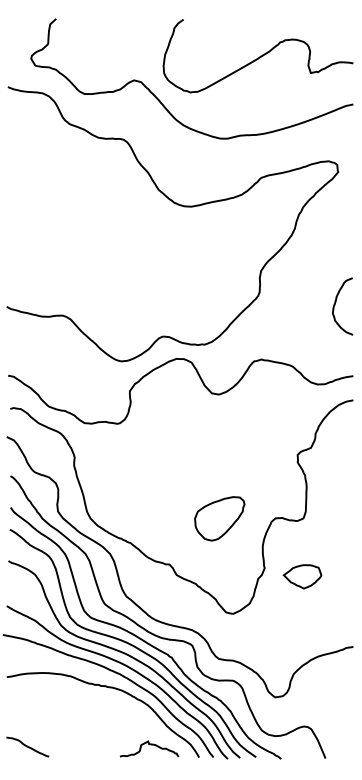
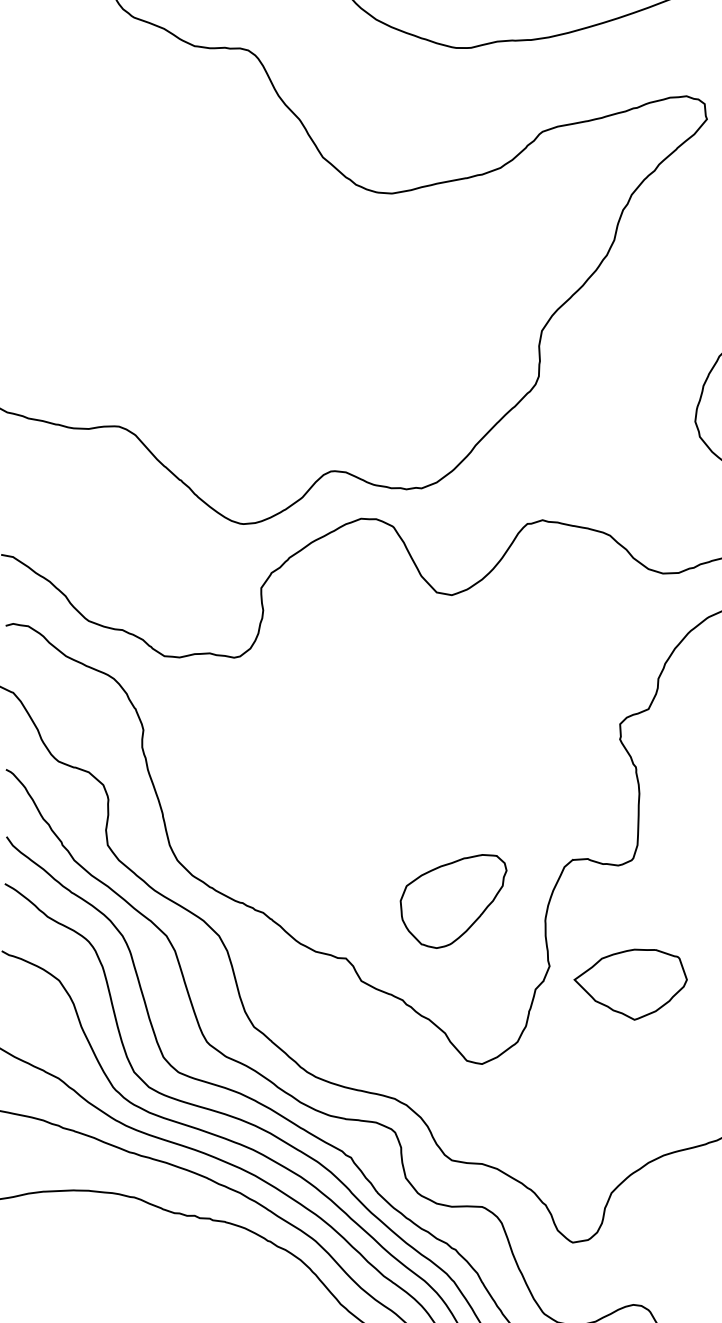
part: (219, 518) -> (452, 900), moved
part: (302, 576) -> (630, 984), size x1.4

